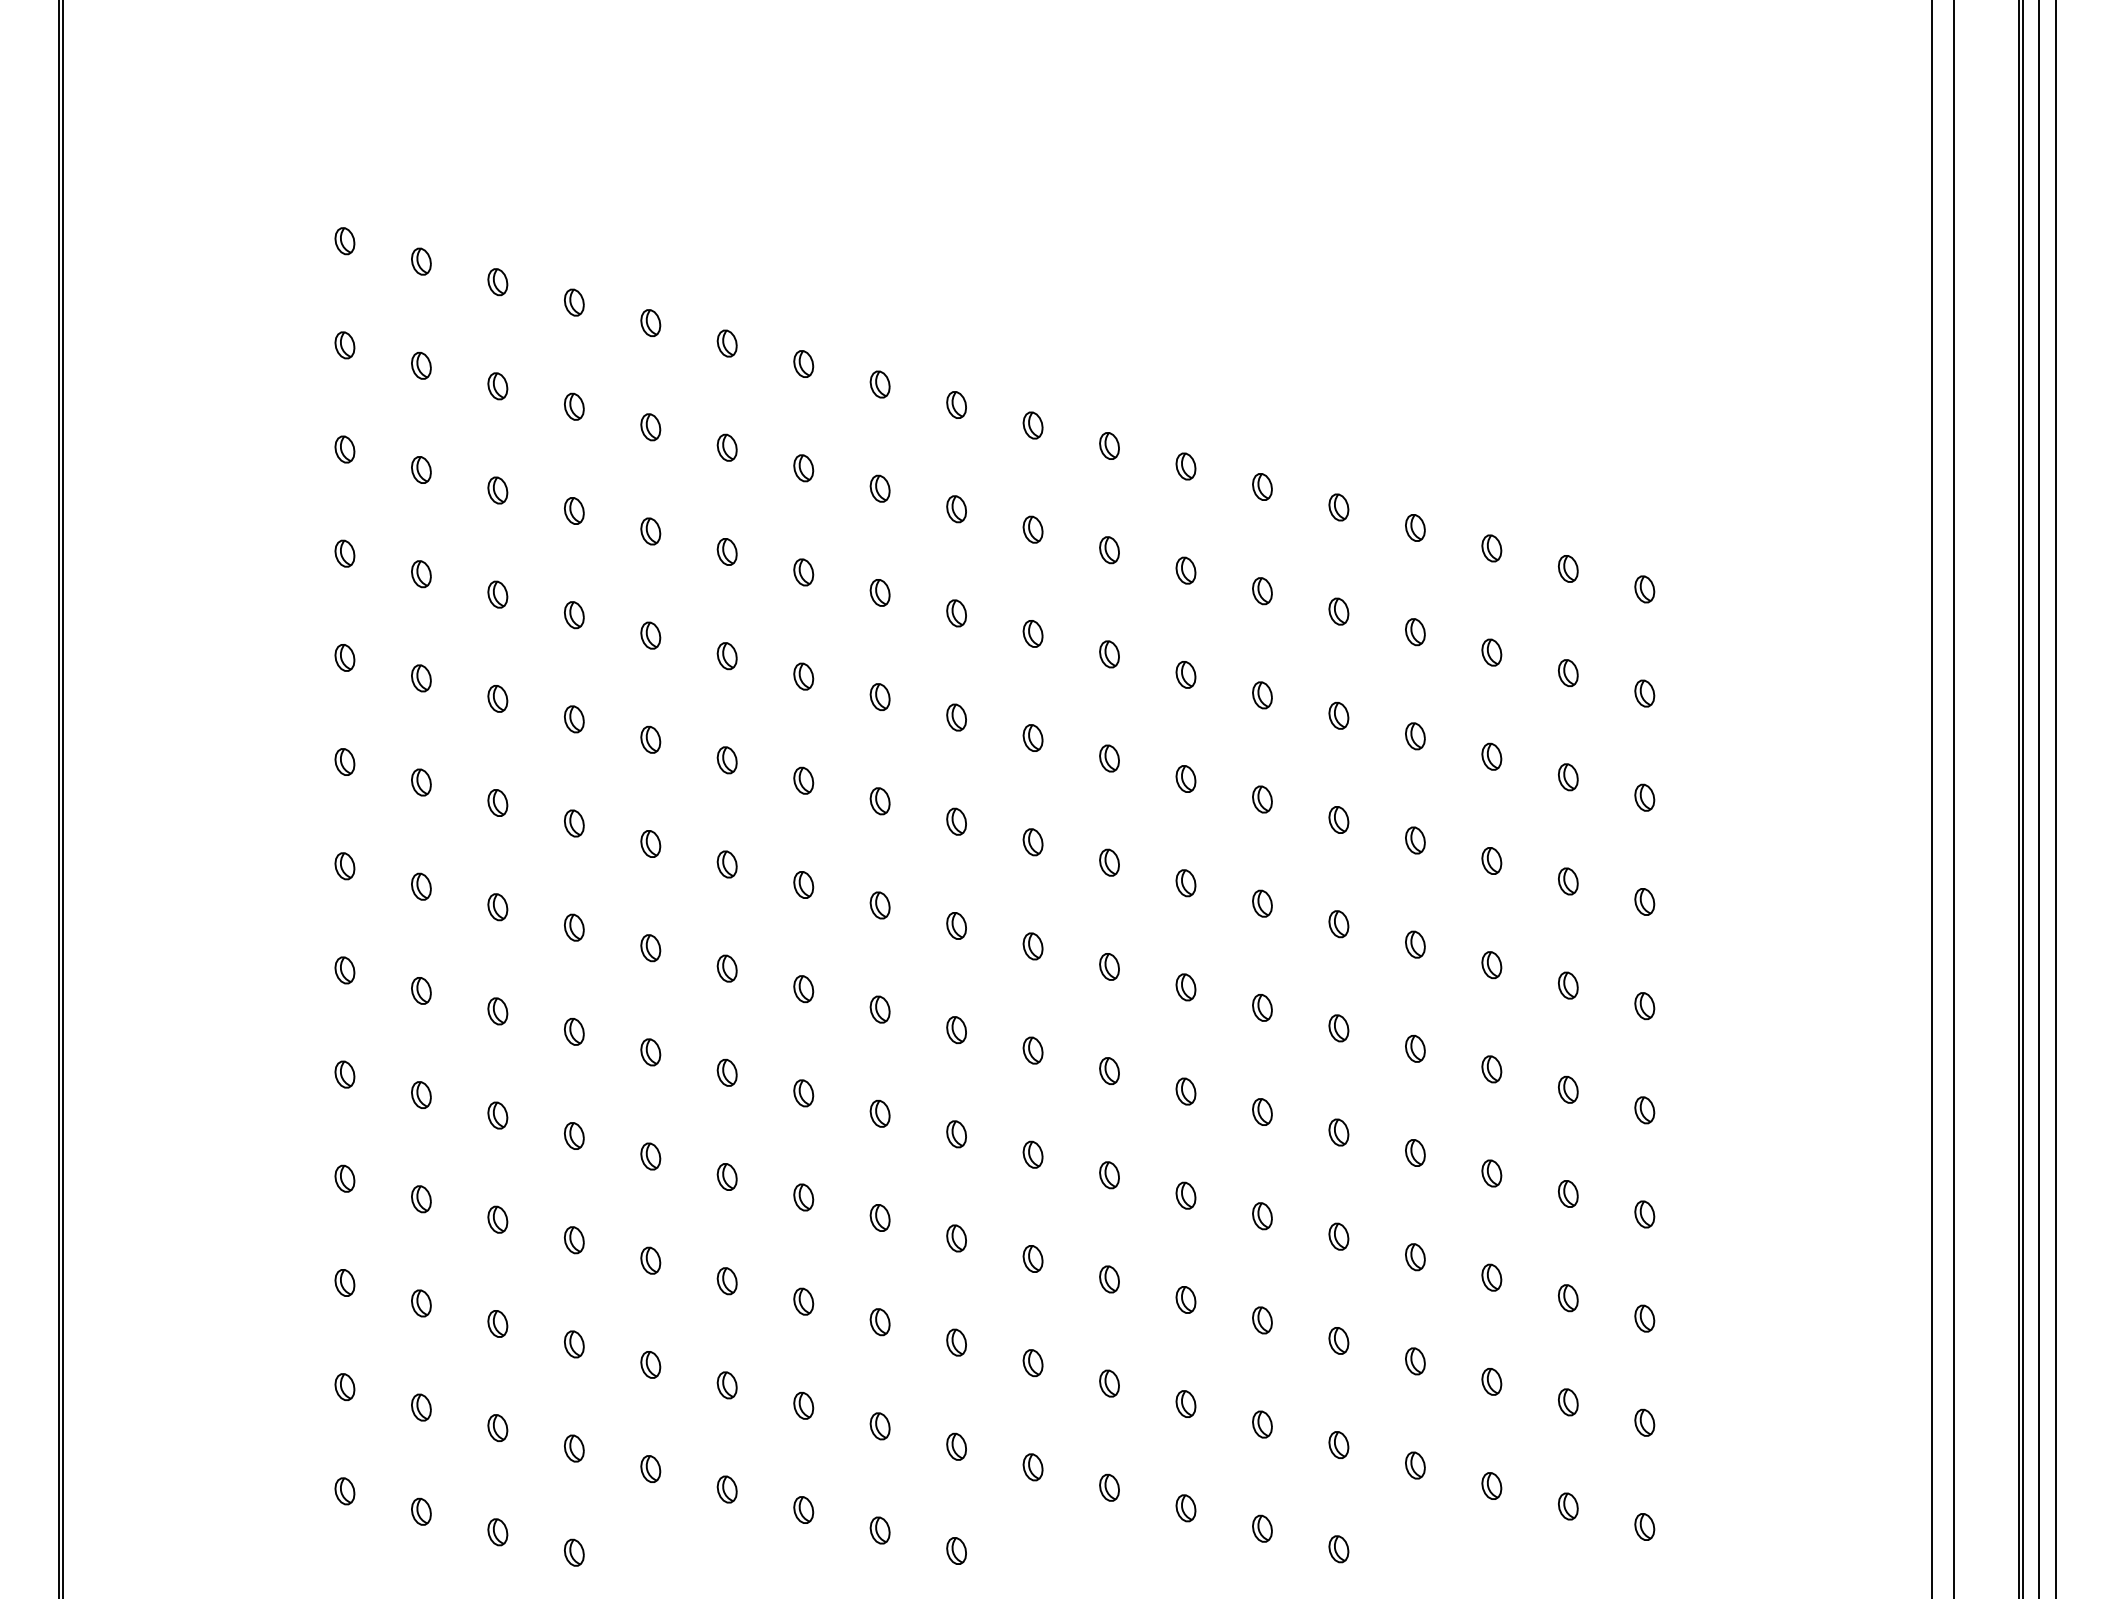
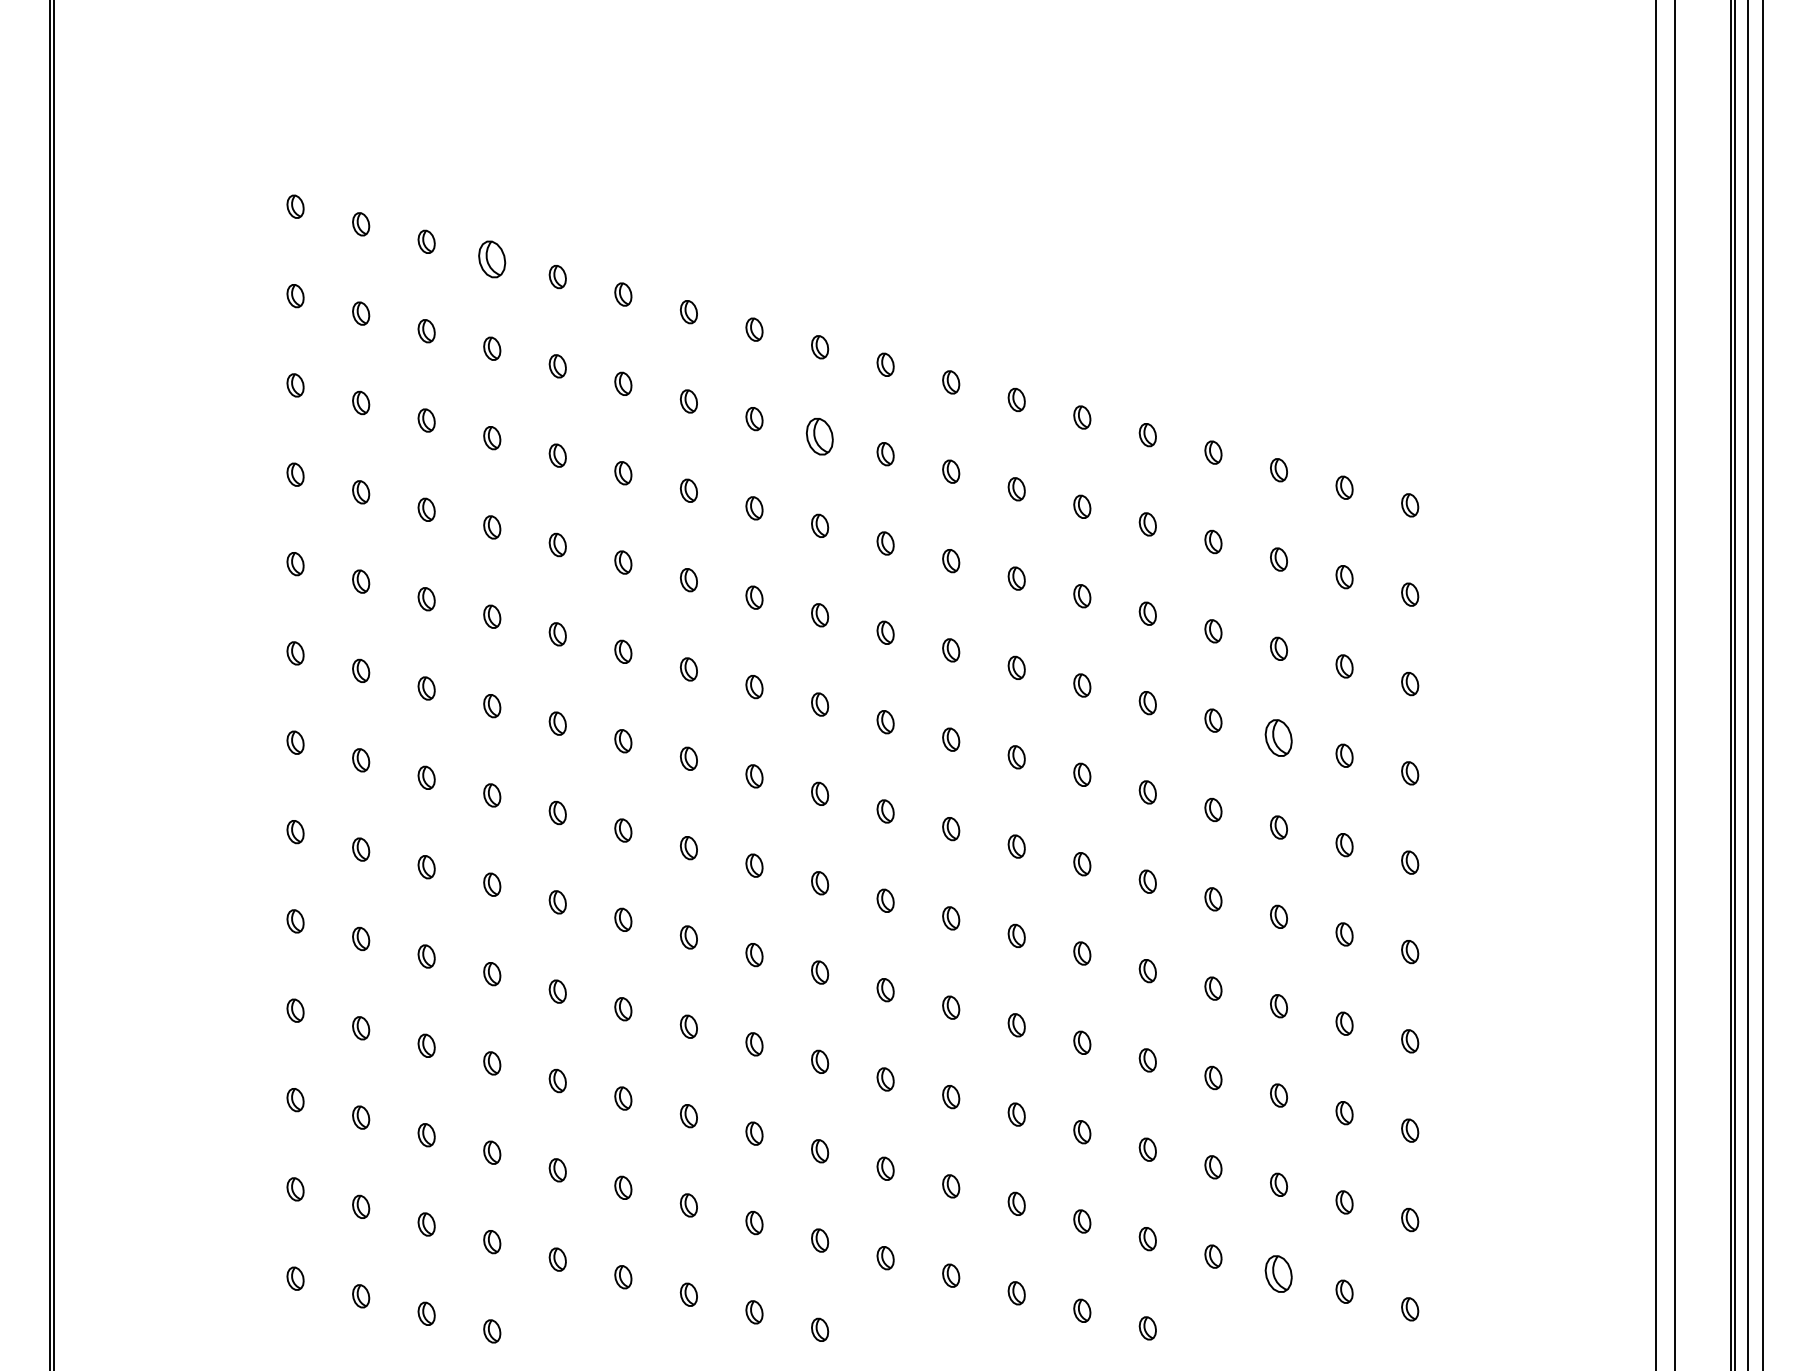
part: (574, 302) -> (492, 259), size x1.6
part: (957, 509) -> (820, 436), size x1.6
part: (1492, 861) -> (1279, 738), size x1.6
part: (1492, 1486) -> (1279, 1274), size x1.6

